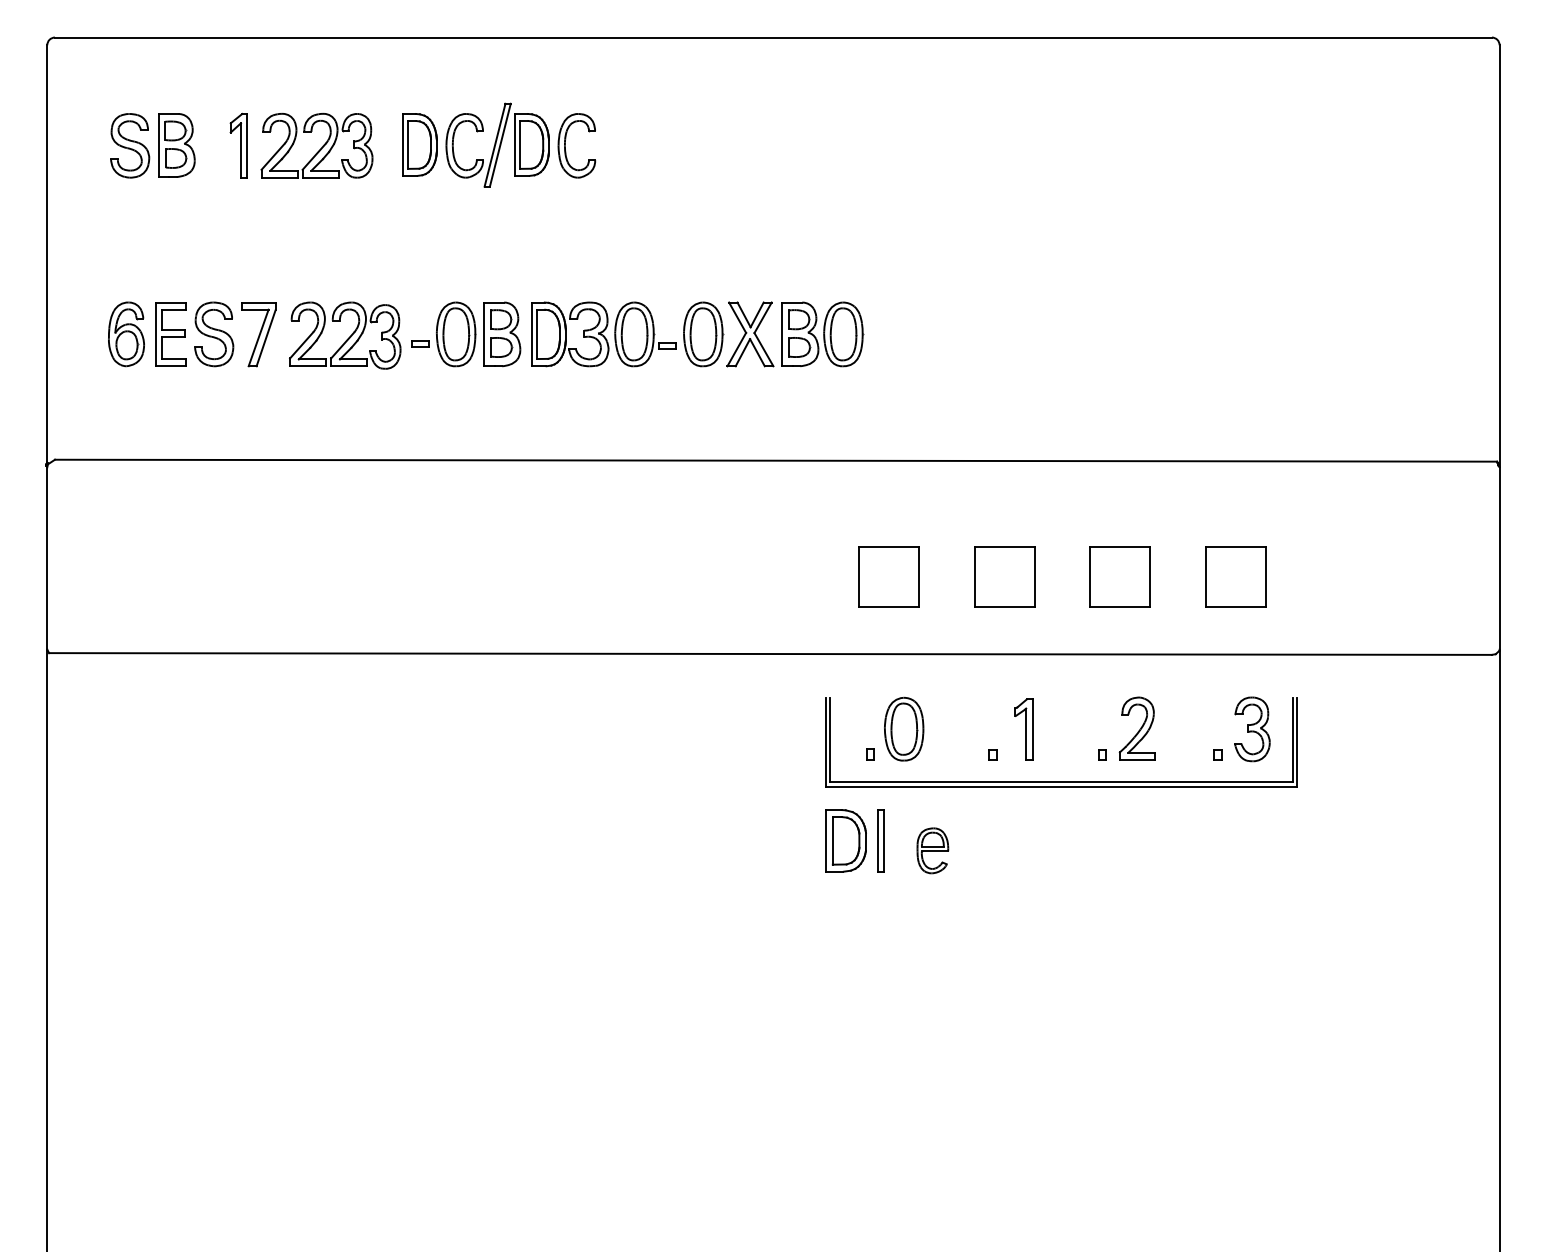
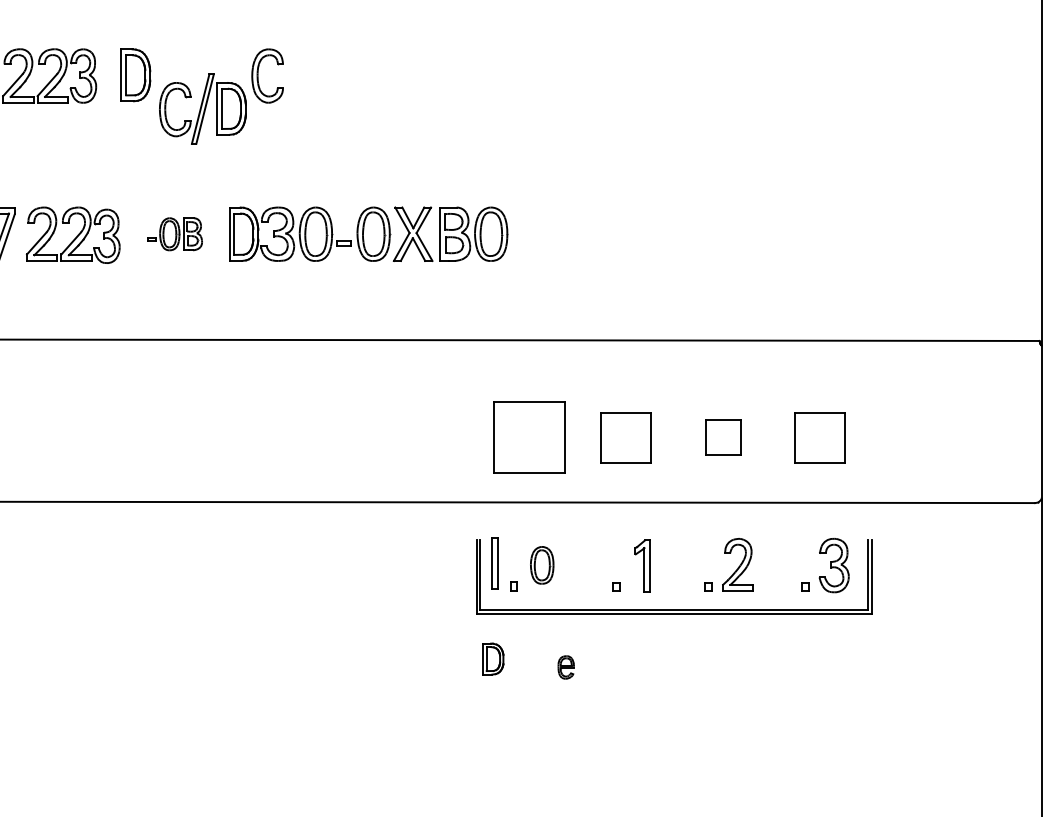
part: (497, 144) -> (202, 108), moved
part: (466, 334) -> (175, 234), size x0.6
part: (888, 576) -> (529, 437), size x1.4
part: (1119, 576) -> (722, 437), size x0.7
part: (904, 728) -> (542, 564), size x0.7
part: (845, 840) -> (492, 658), size x0.6
part: (880, 840) -> (494, 563), moved
part: (932, 850) -> (565, 667), size x0.6

